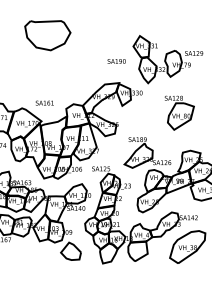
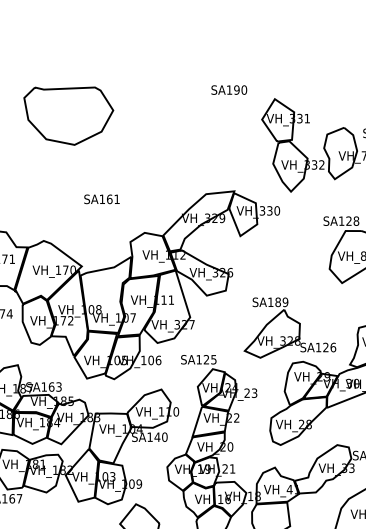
part: (47, 35) -> (68, 115), moved
text: (116, 61) -> (228, 90), moved
text: (44, 102) -> (101, 198), moved

